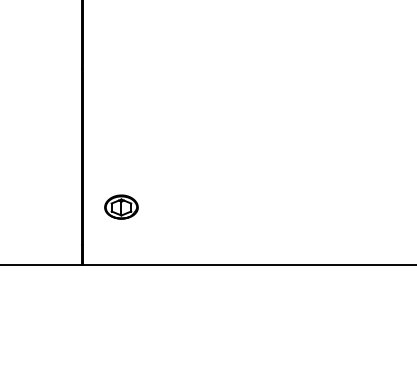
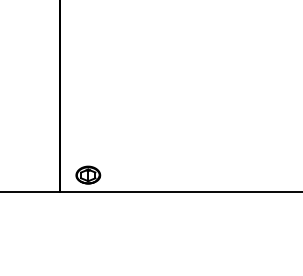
part: (121, 206) -> (88, 174), moved

